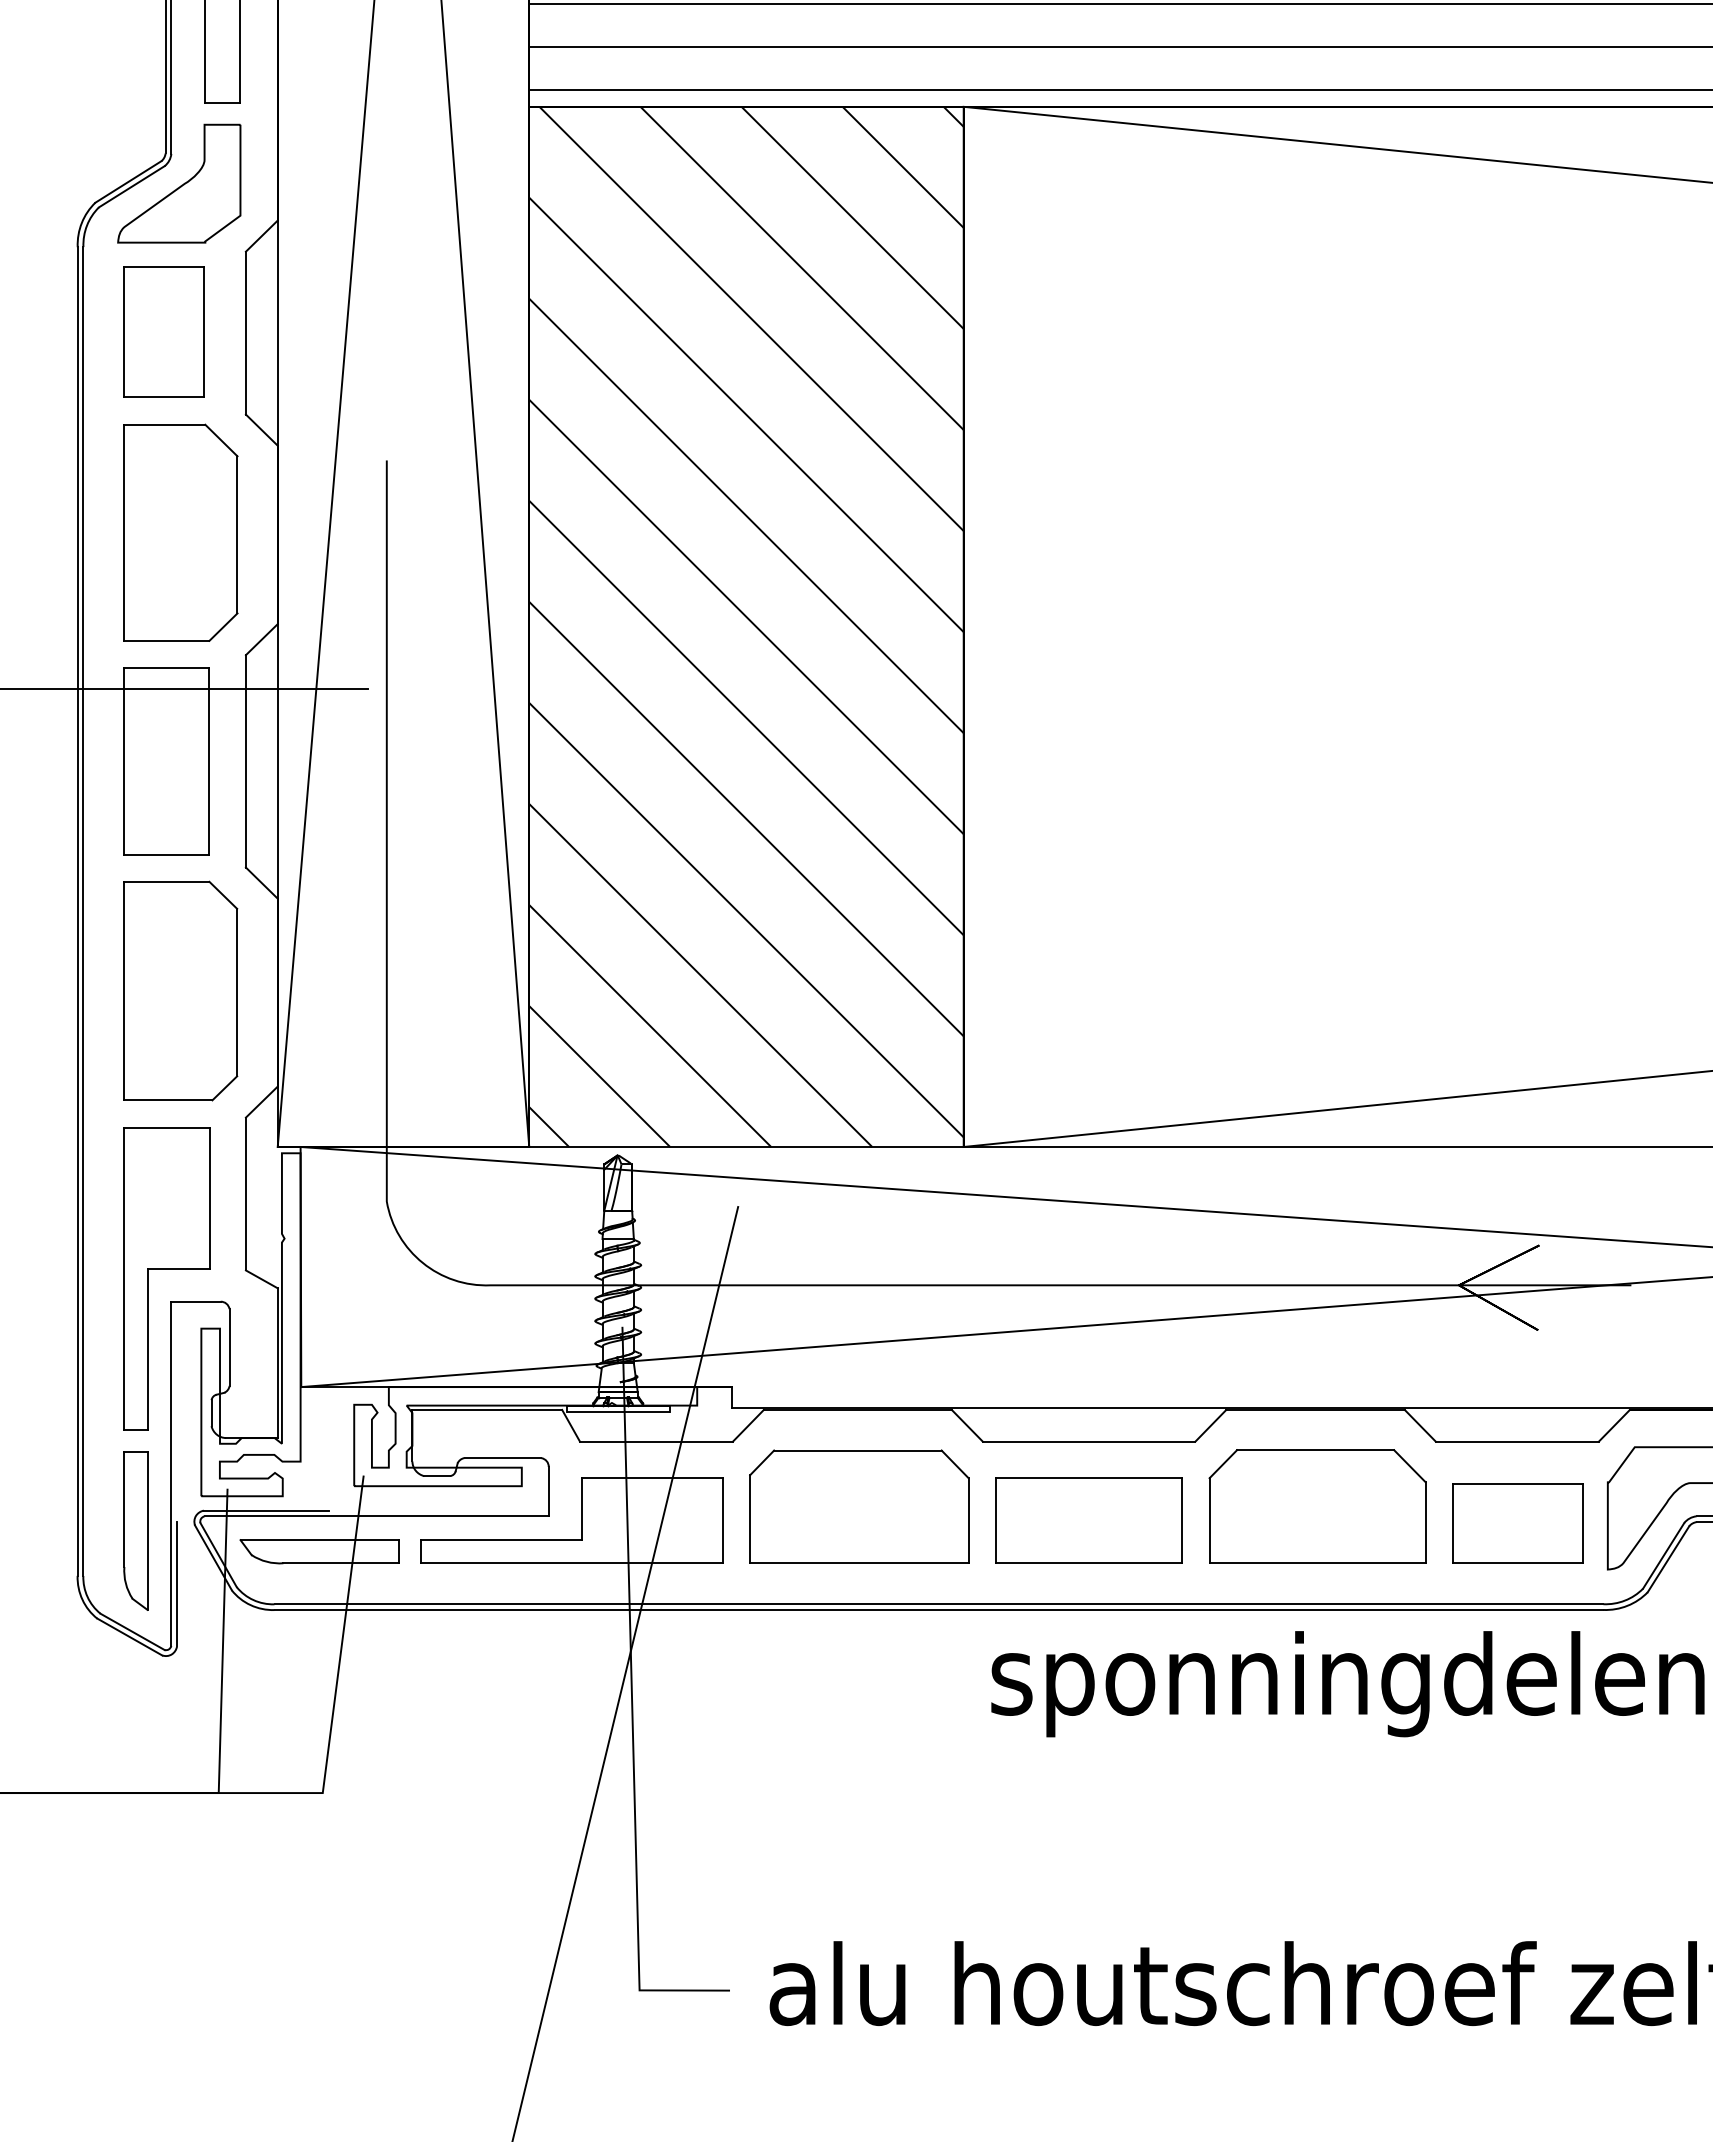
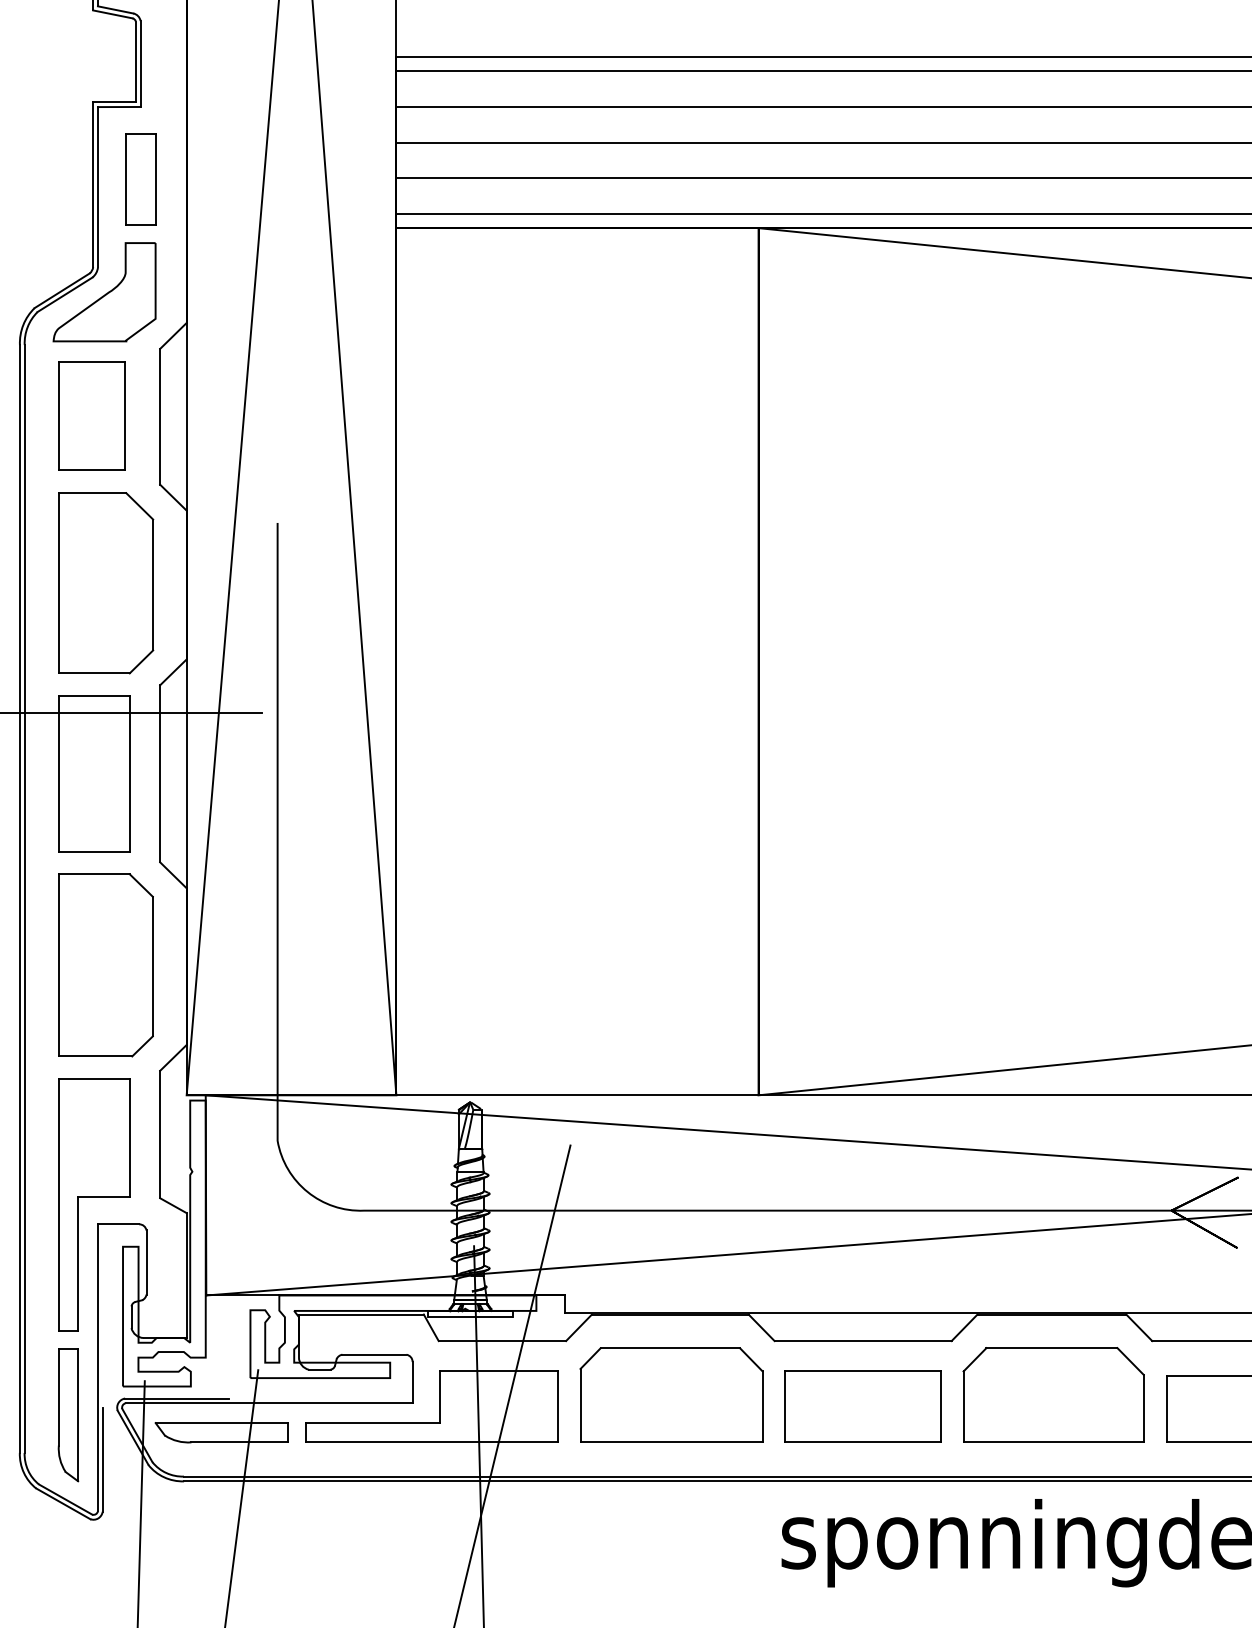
hatch: (746, 626) -> (577, 661), removed

